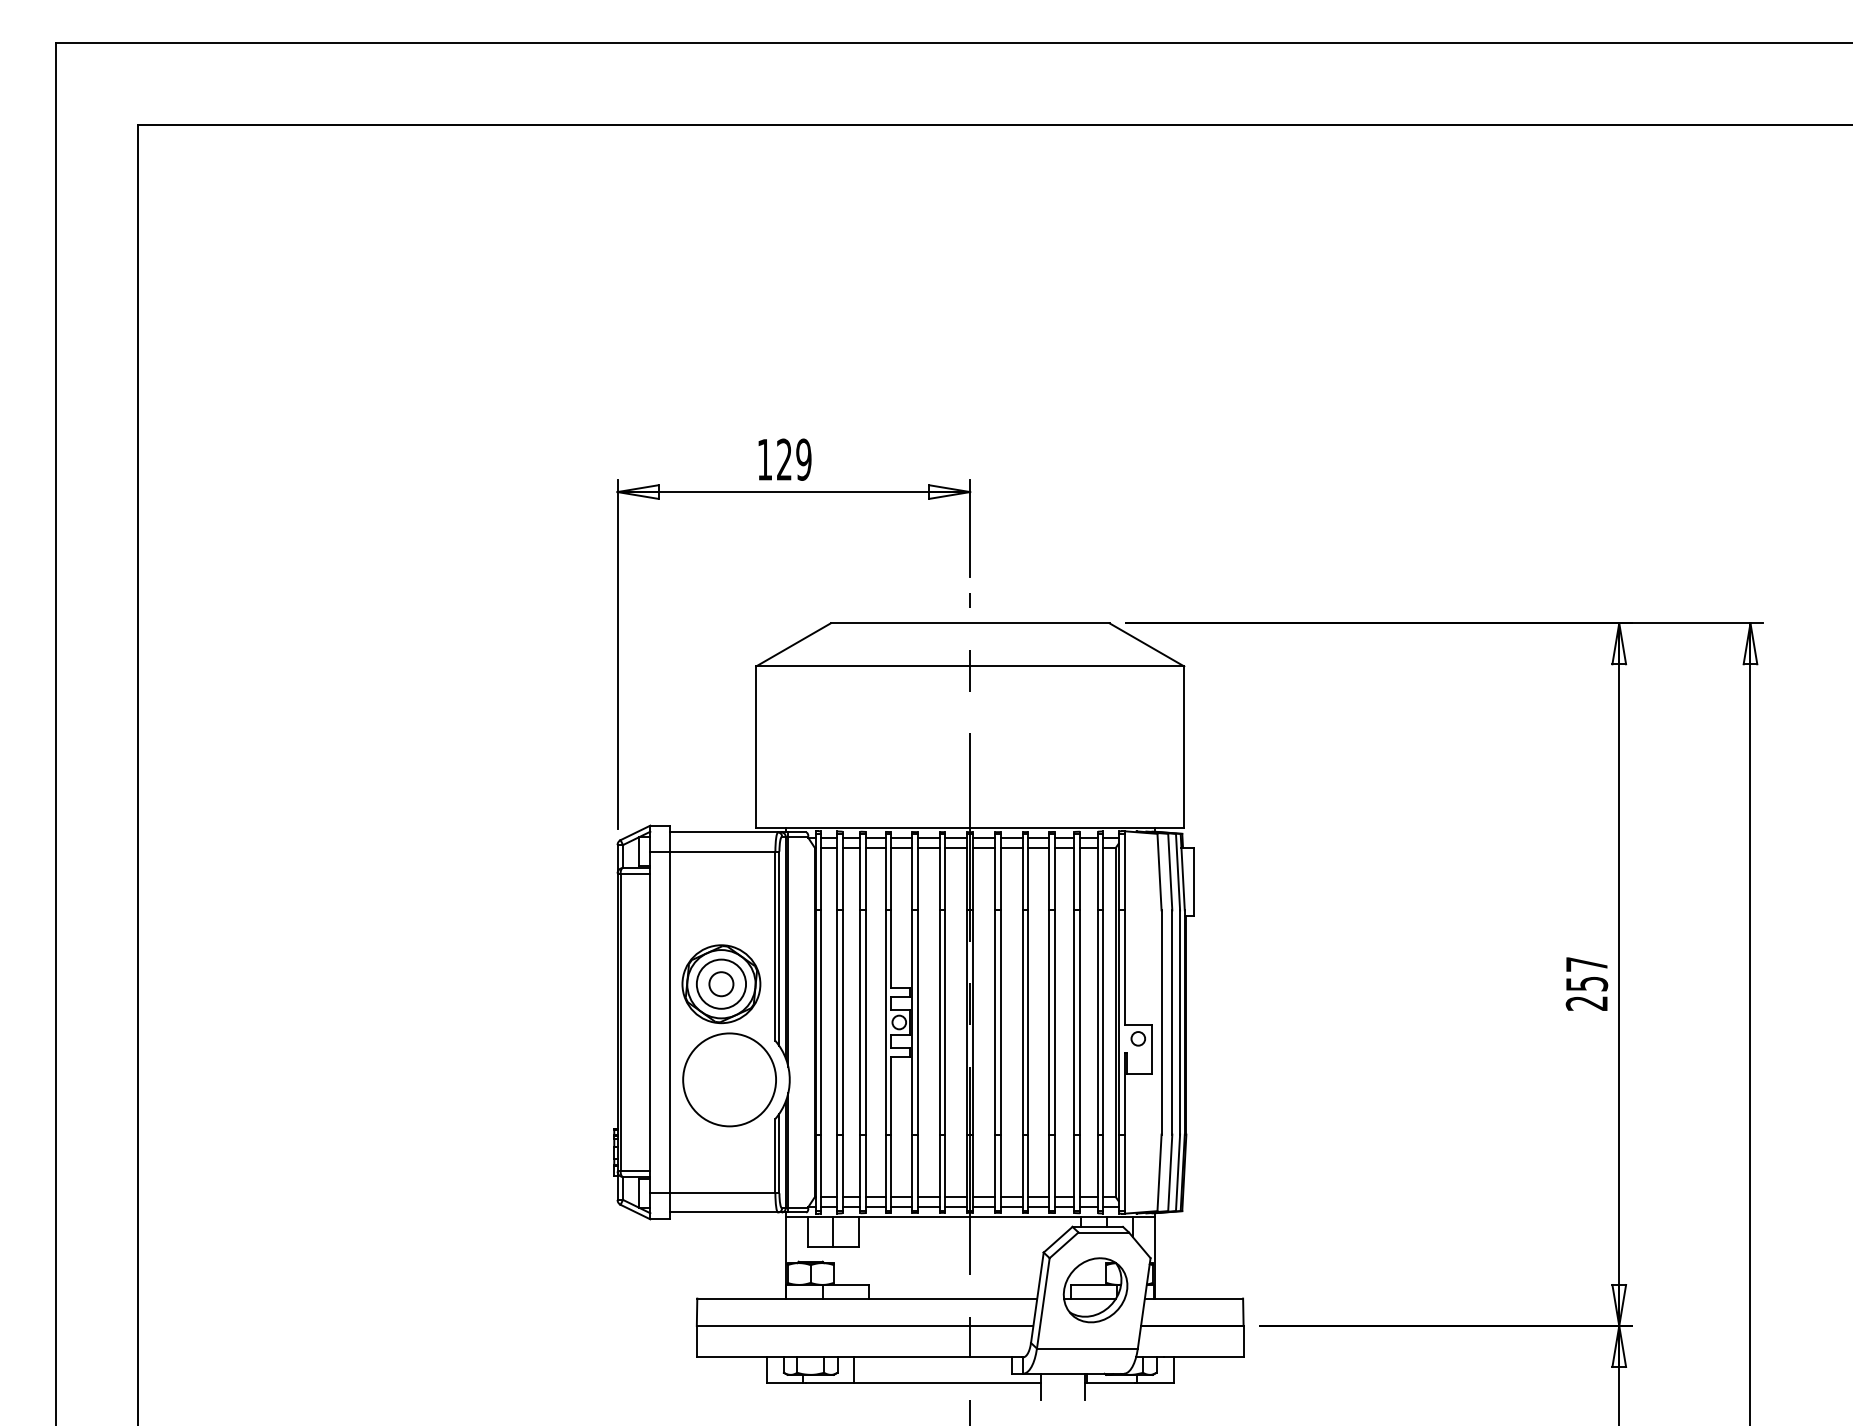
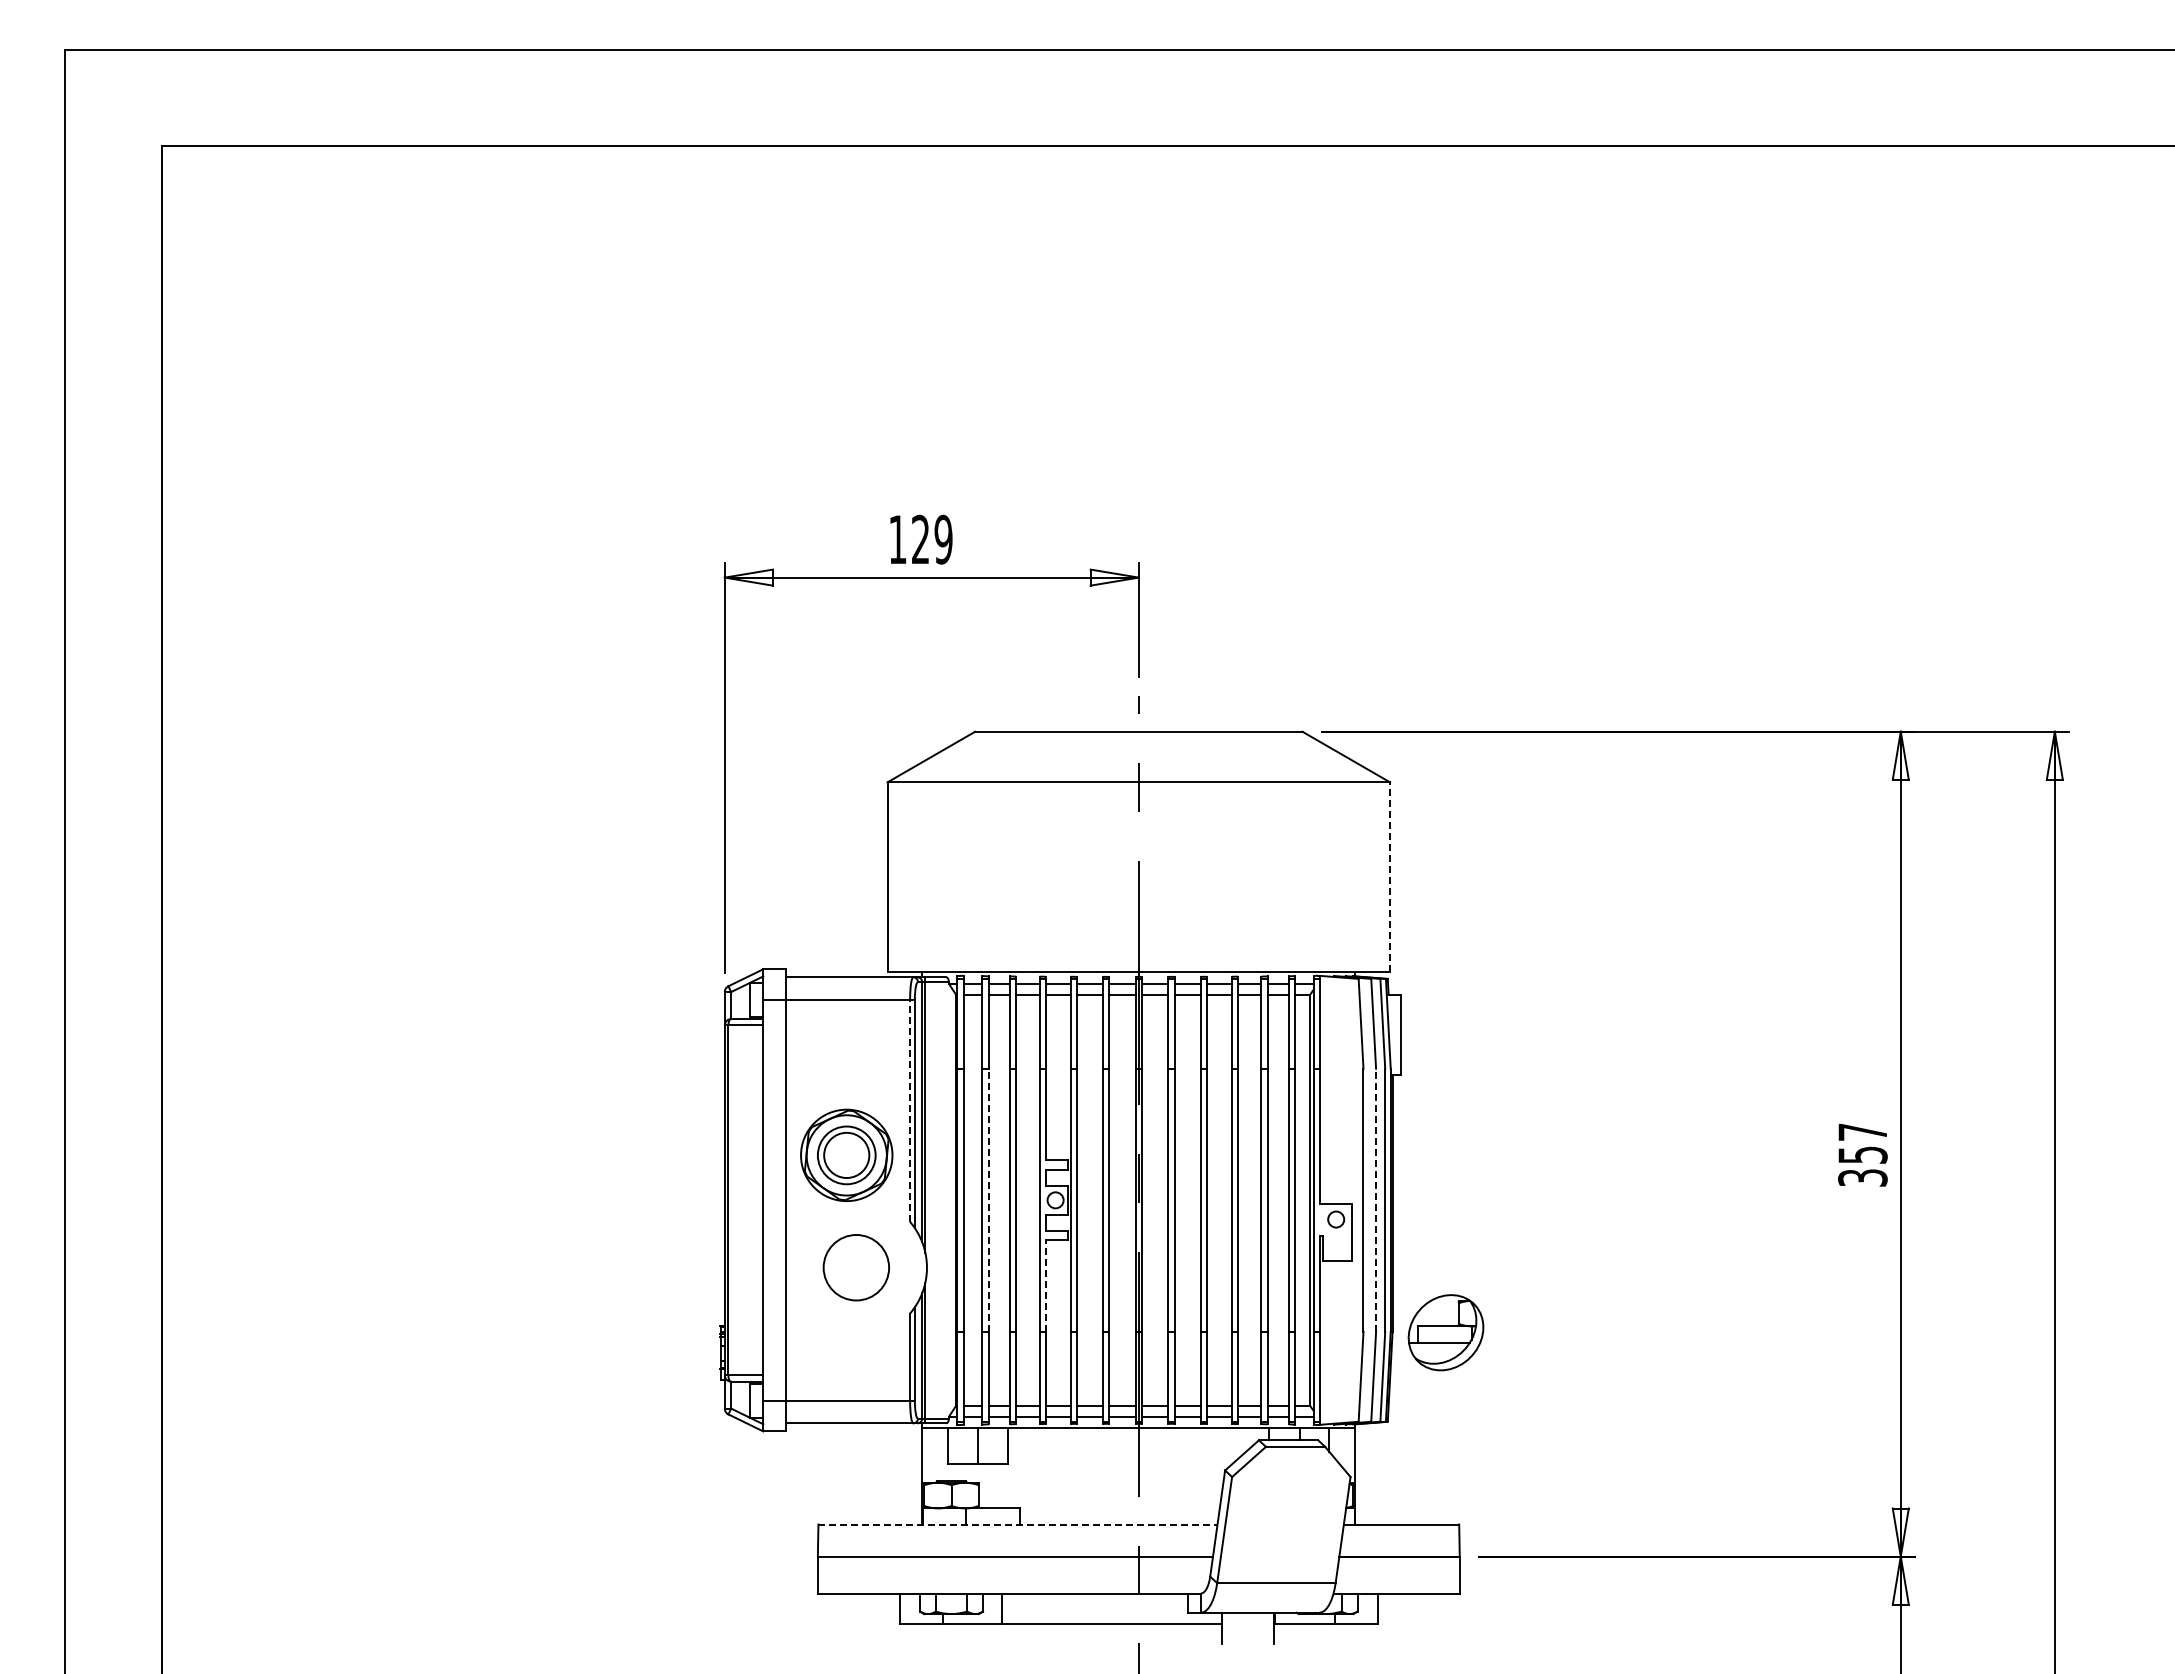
line: (1184, 746) -> (1390, 876), solid -> dashed
line: (775, 945) -> (910, 1110), solid -> dashed
circle: (721, 984) -> (846, 1155), size x1.6
text: (1586, 1003) -> (1862, 1177), 257 -> 357
line: (842, 1022) -> (988, 1200), solid -> dashed
line: (1172, 1022) -> (1376, 1200), solid -> dashed
circle: (728, 1079) -> (855, 1267), size x0.6
line: (890, 1095) -> (1045, 1286), solid -> dashed
part: (1095, 1290) -> (1445, 1332), moved
line: (866, 1298) -> (1017, 1524), solid -> dashed

